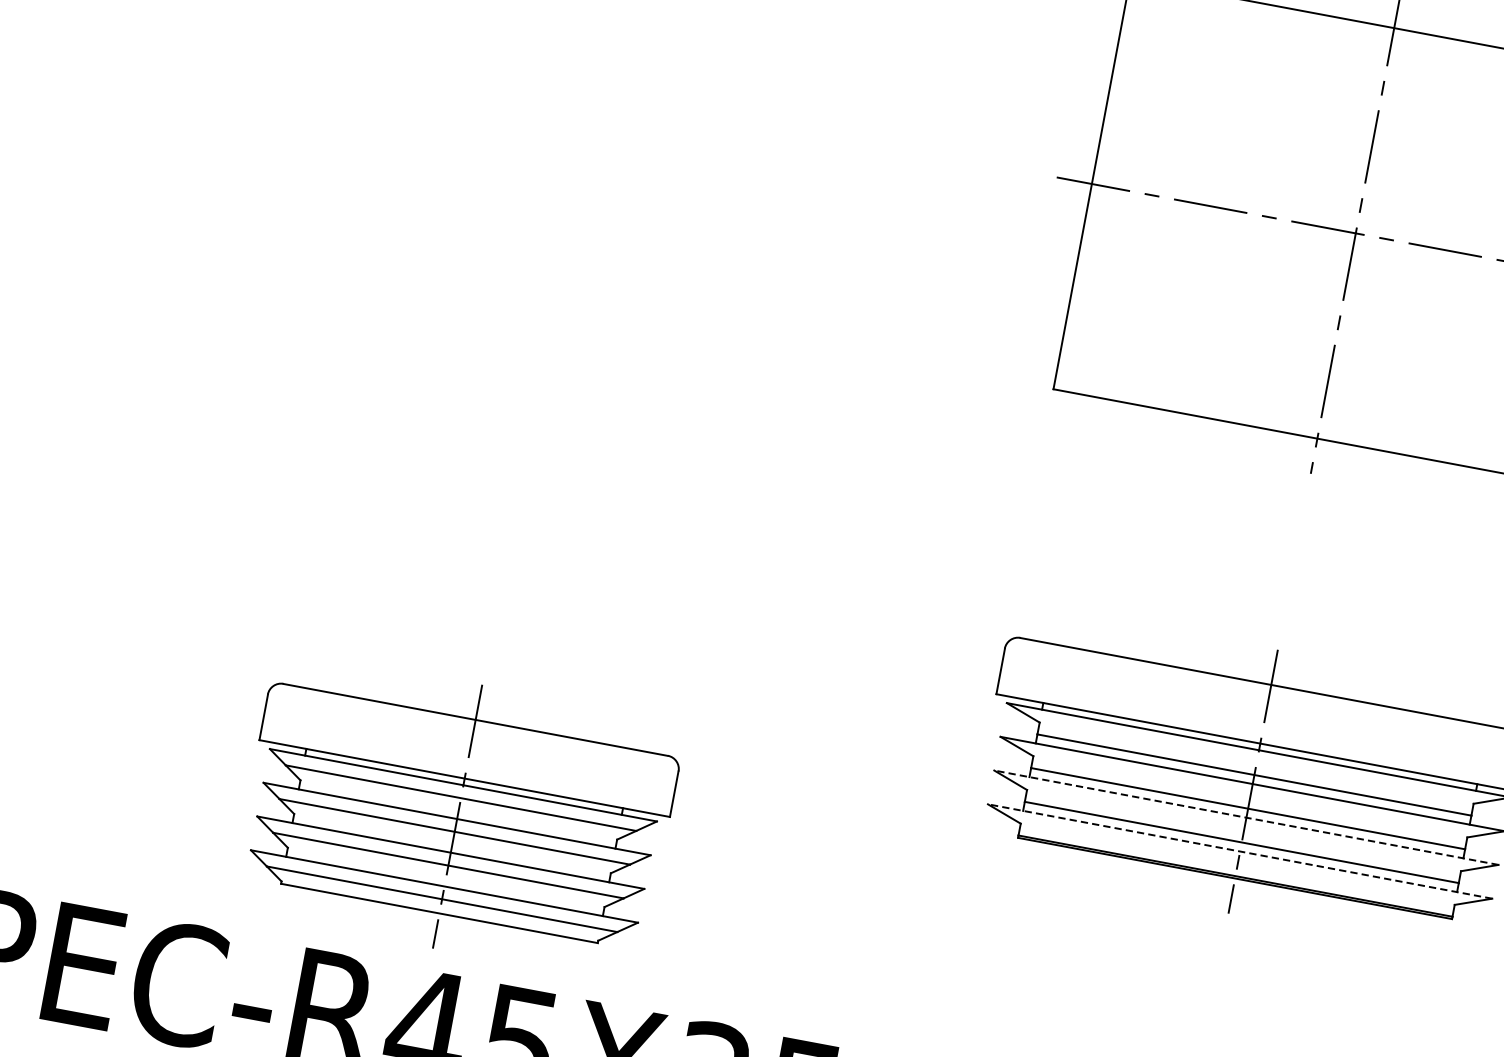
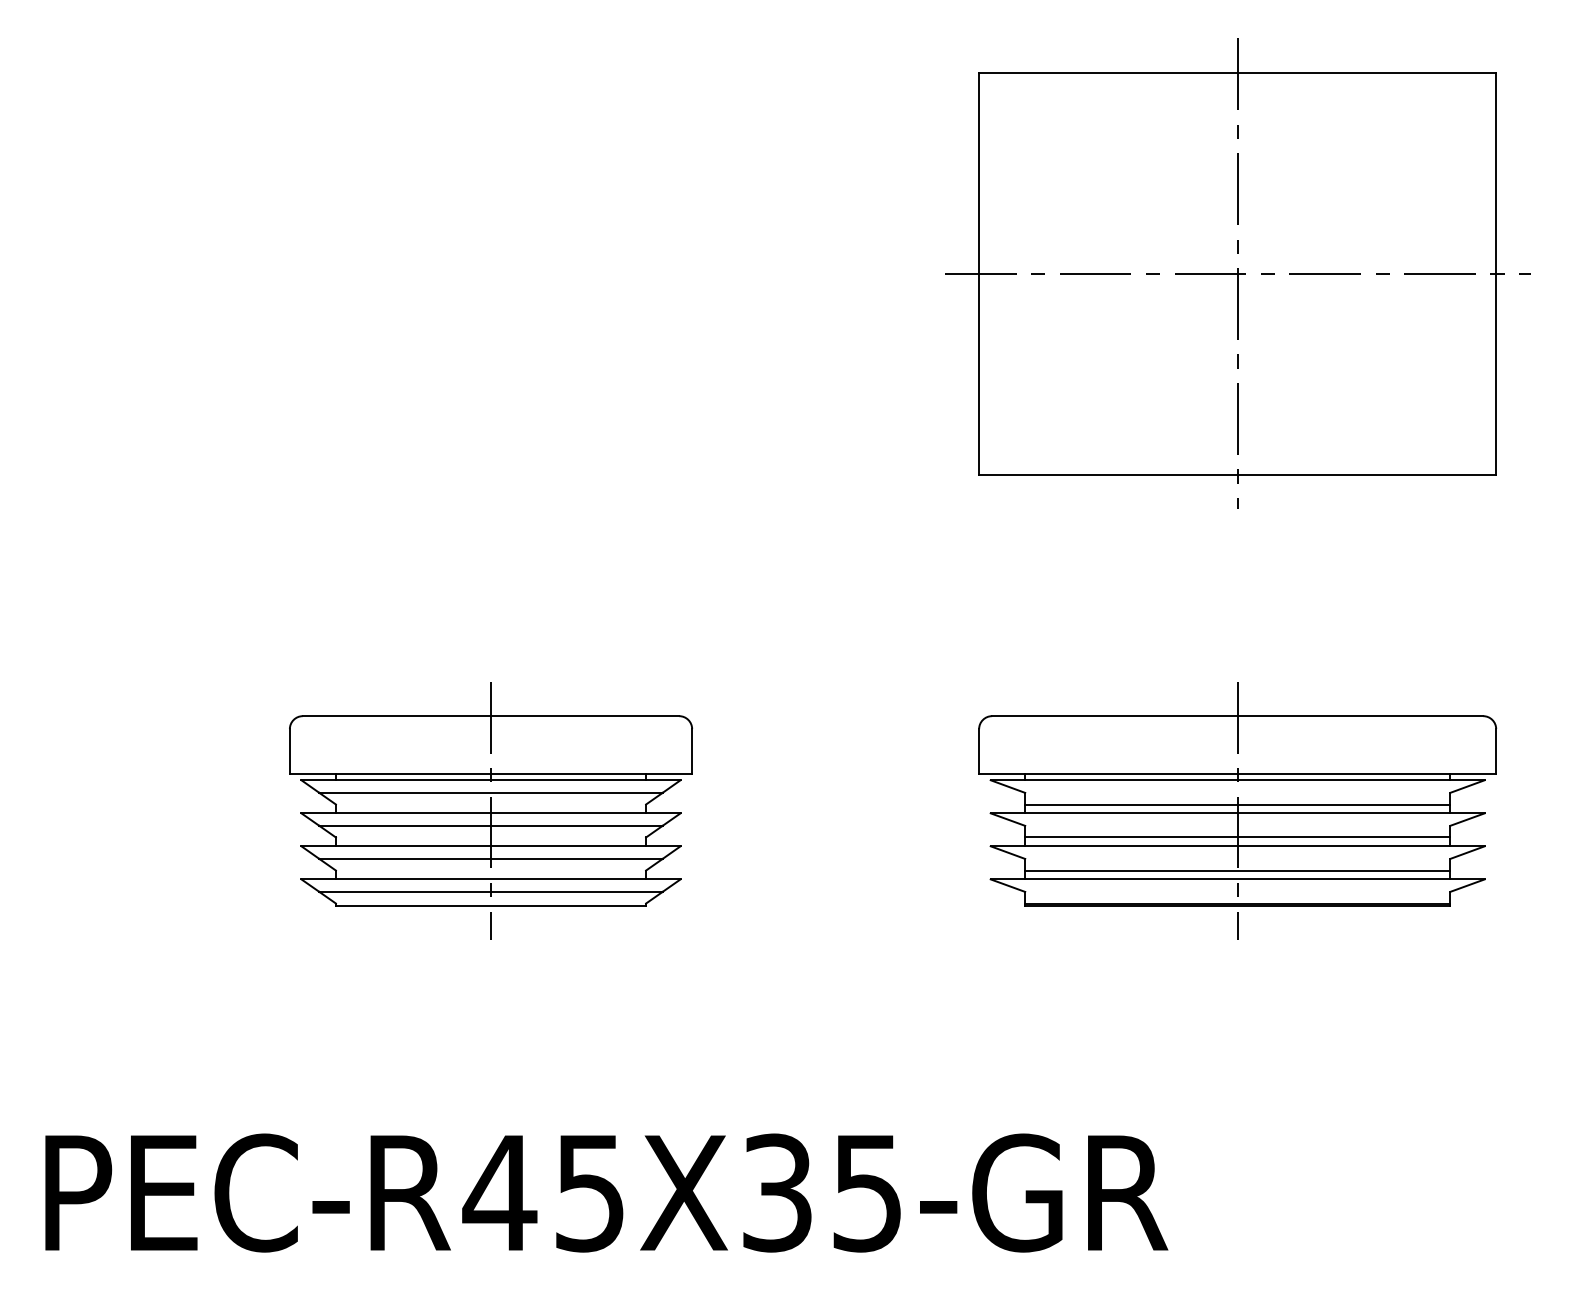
part: (457, 816) -> (490, 810), moved
line: (1246, 817) -> (1237, 846), dashed -> solid
line: (1239, 851) -> (1237, 879), dashed -> solid

